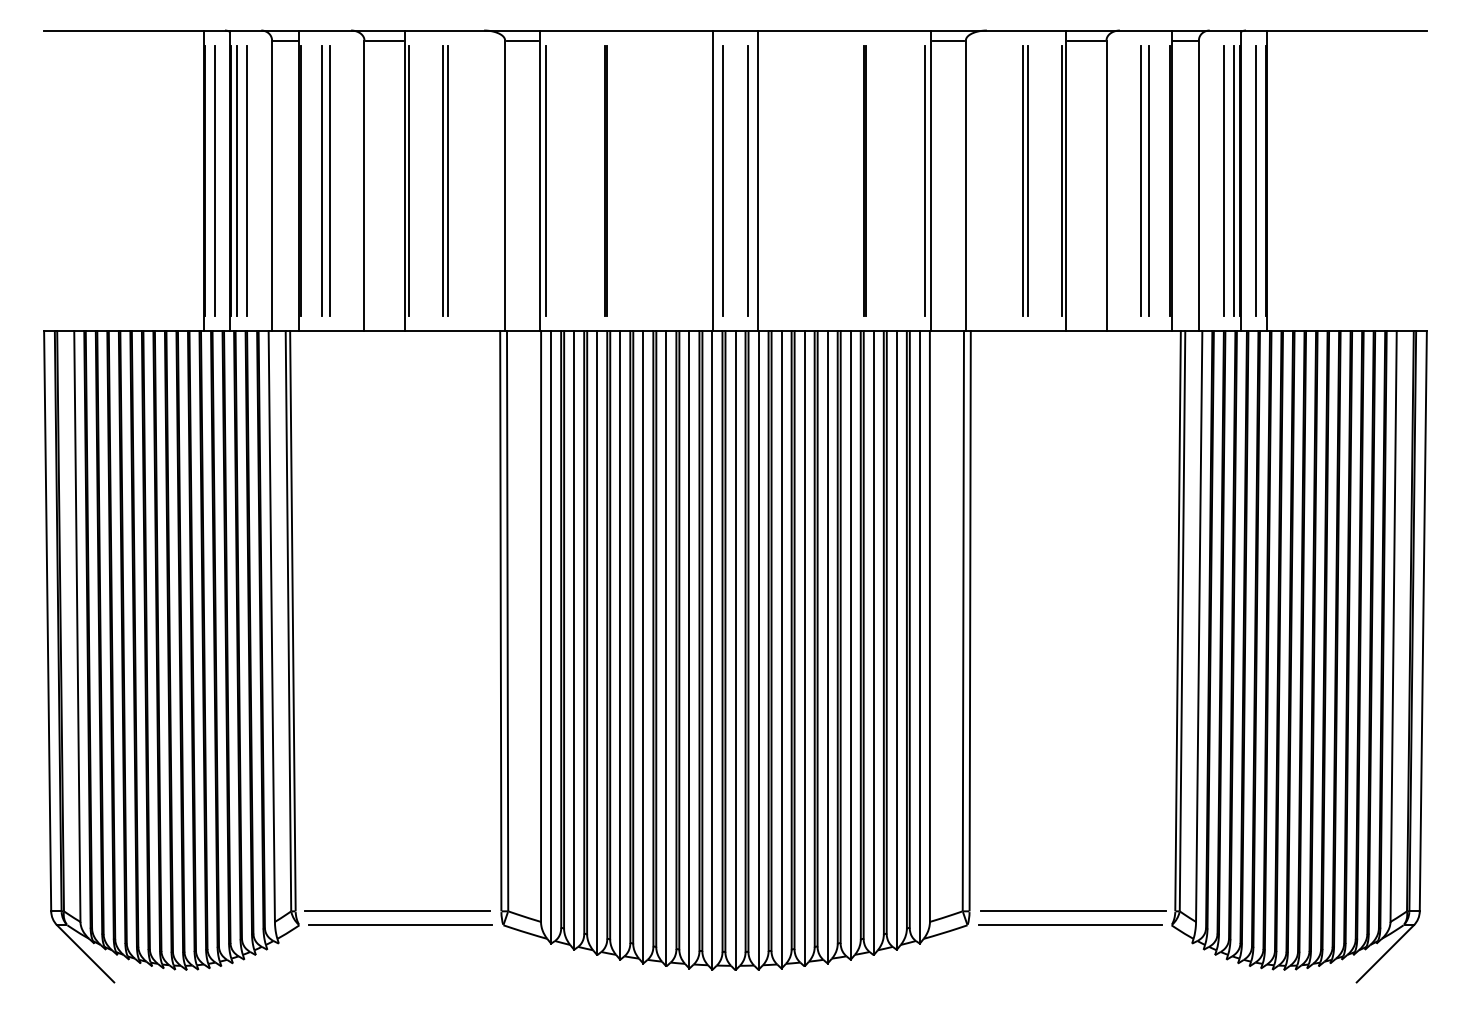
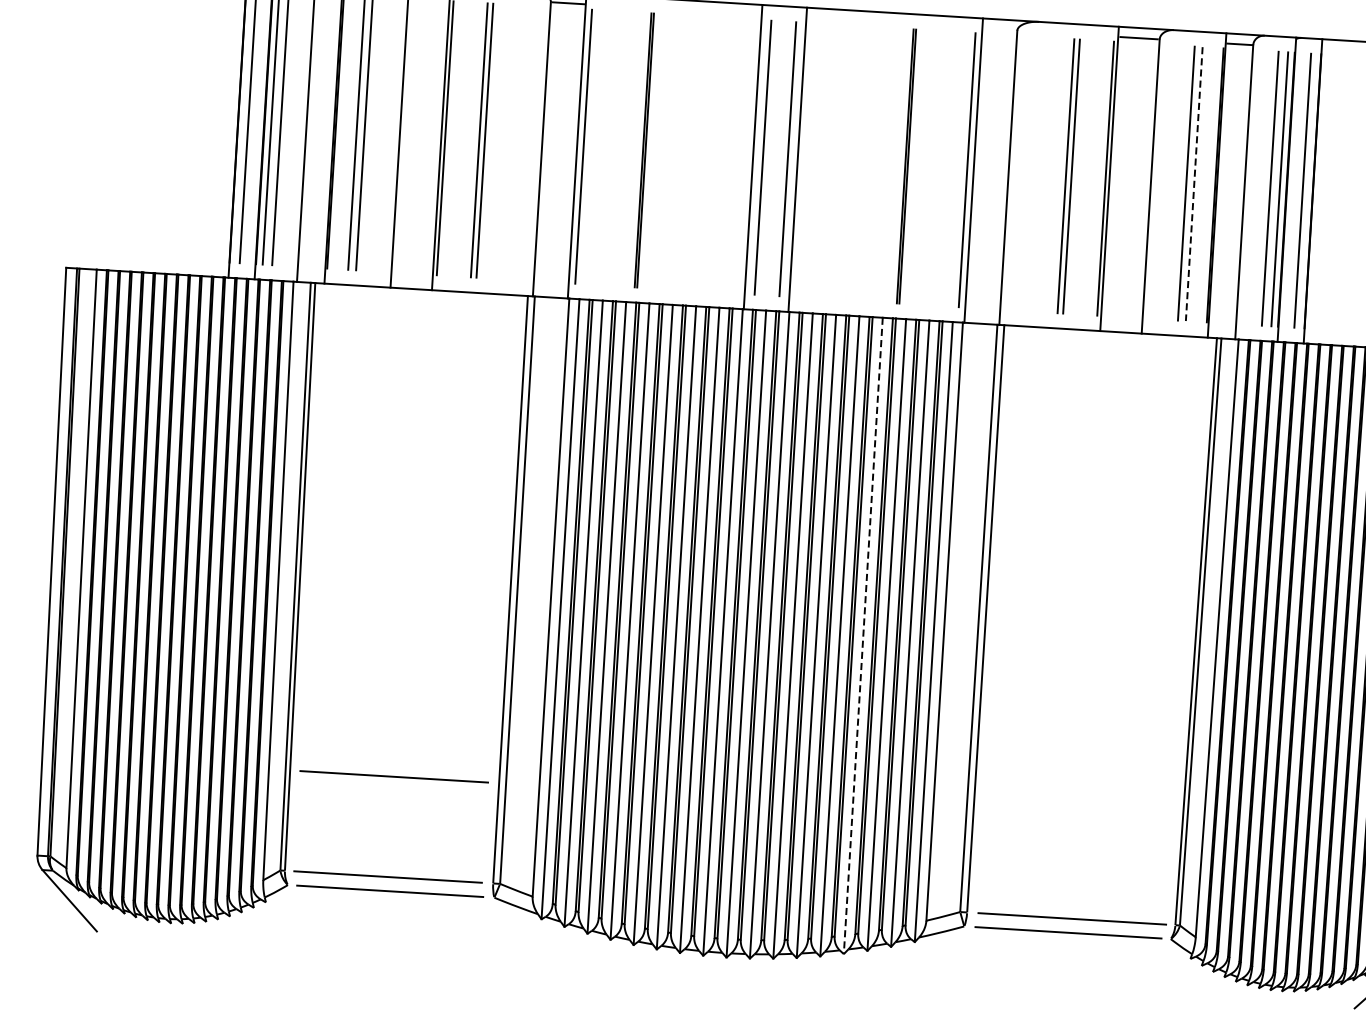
line: (948, 40) -> (999, 29), removed
line: (1149, 181) -> (1194, 184), solid -> dashed
line: (850, 645) -> (863, 635), solid -> dashed
line: (397, 811) -> (394, 775), added

